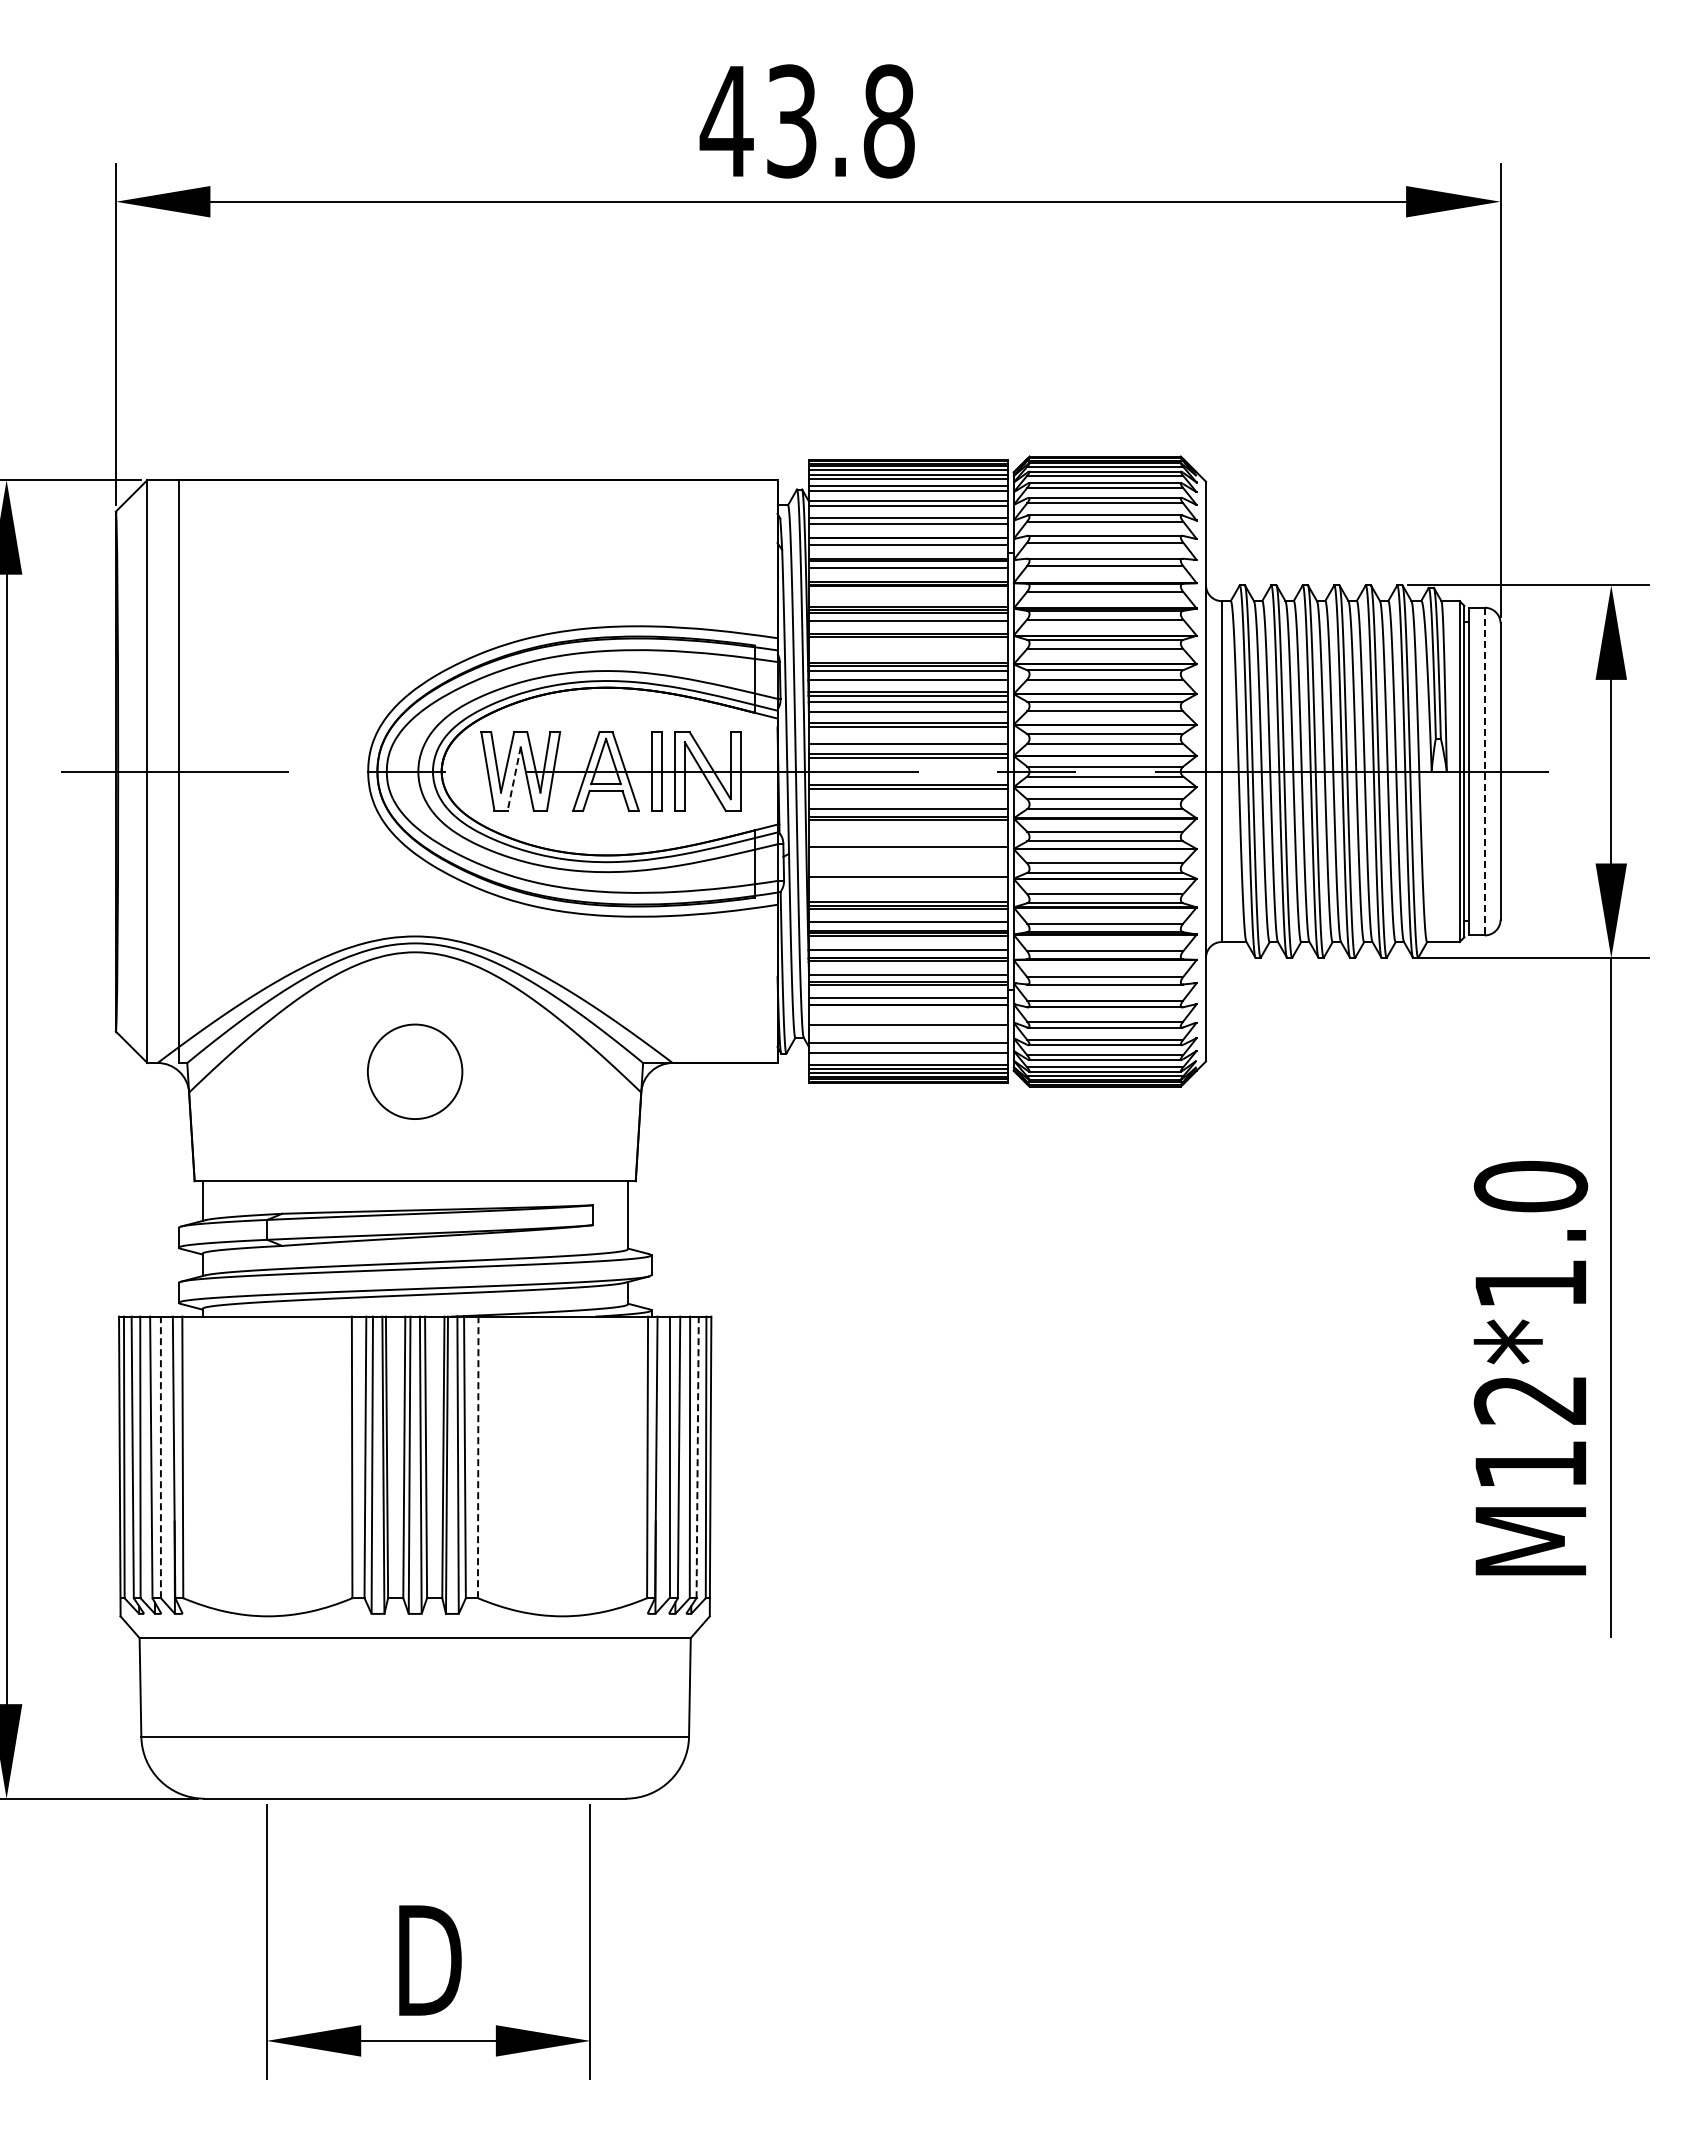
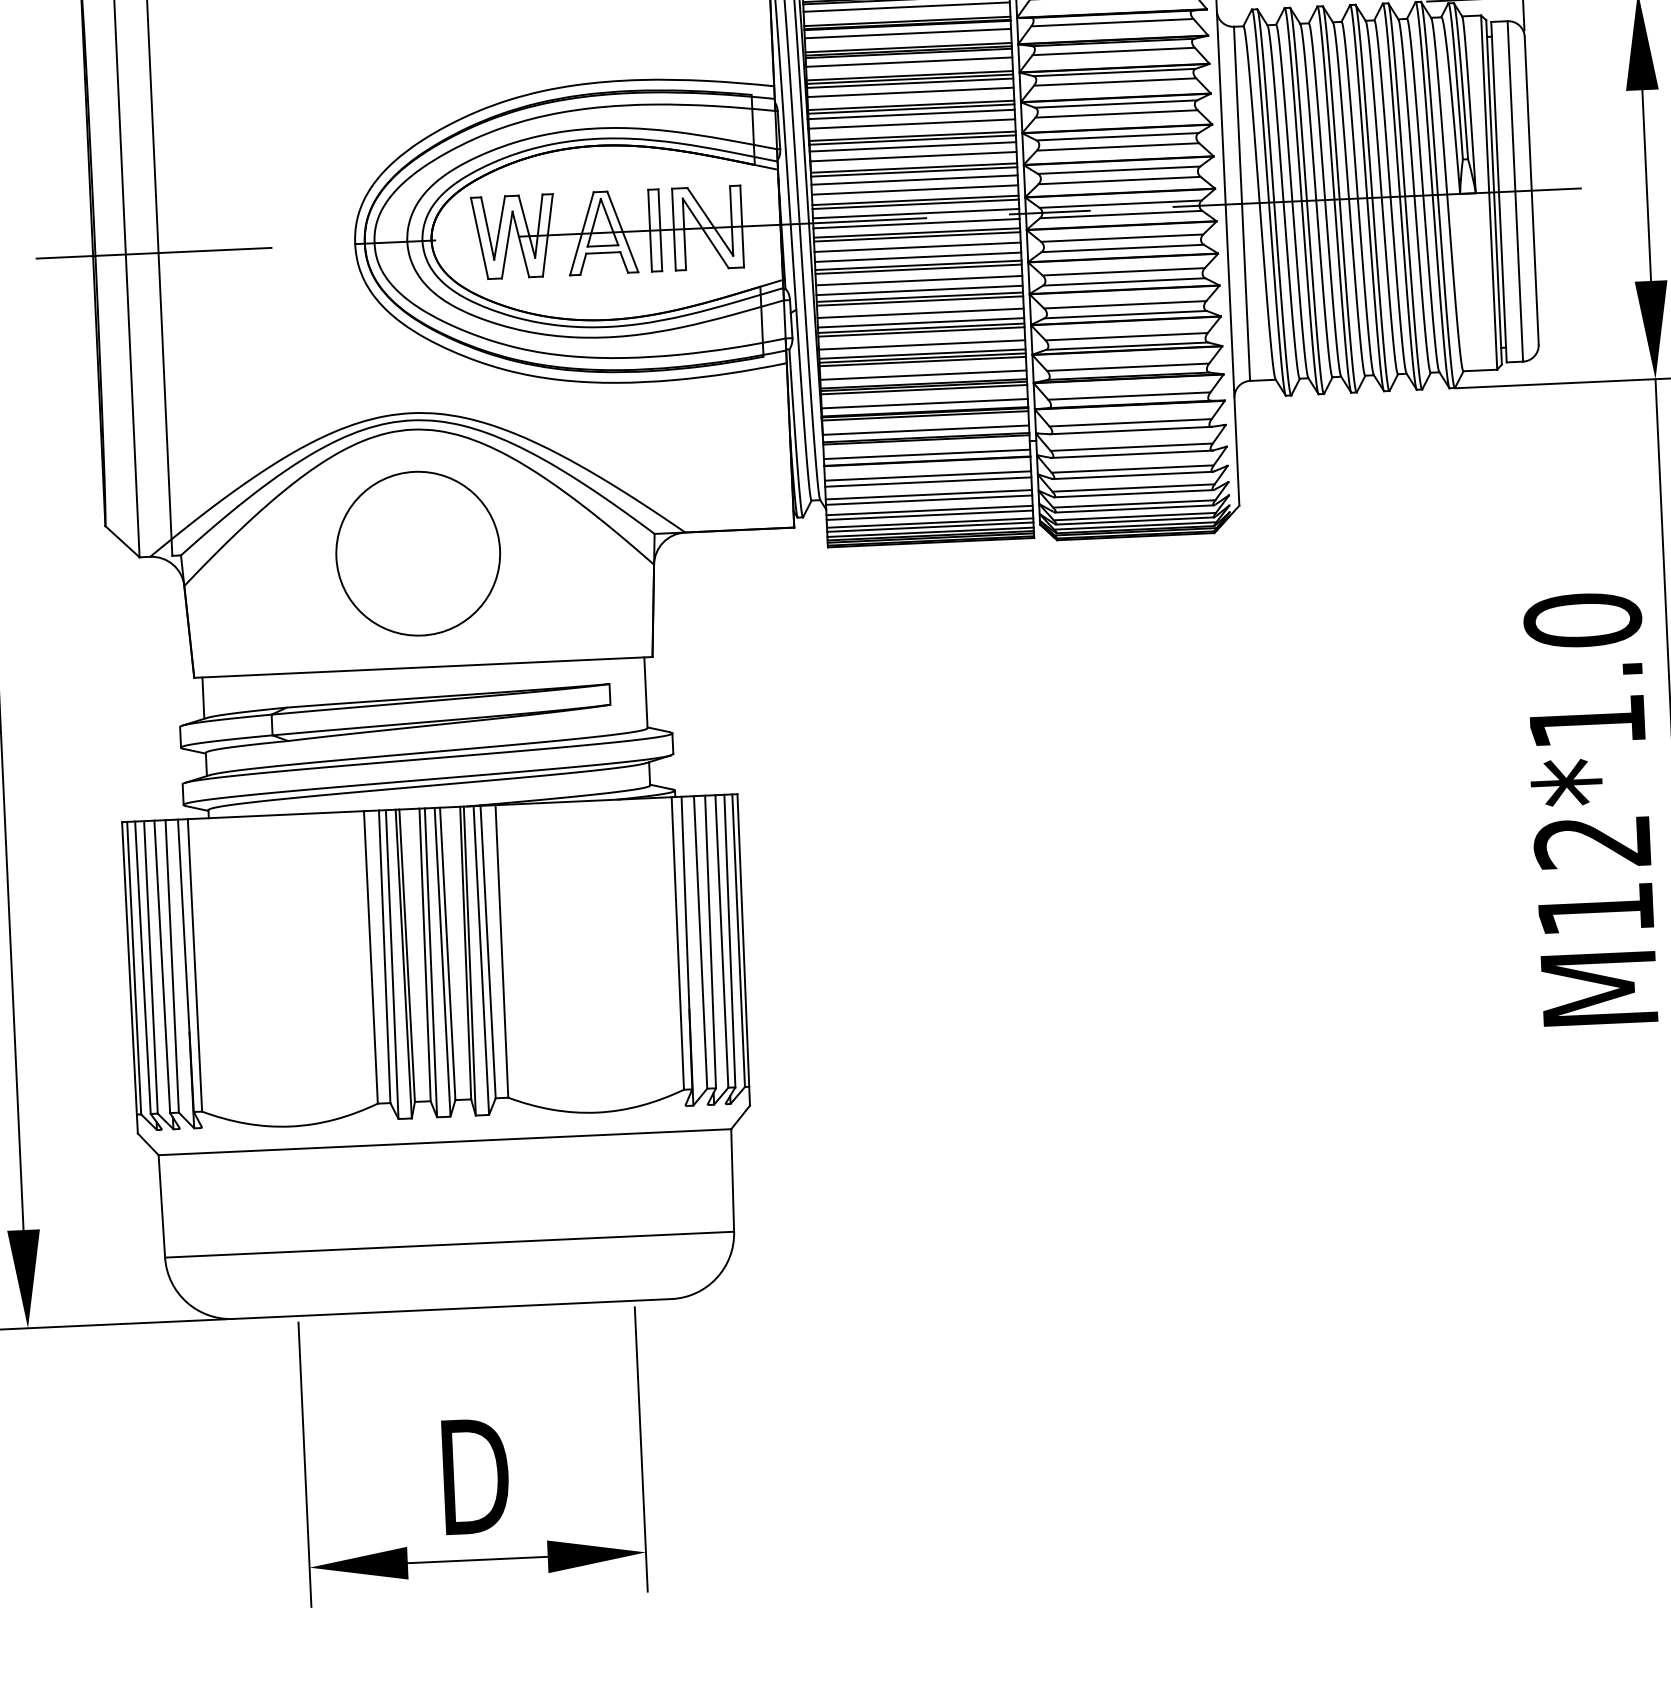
line: (908, 593) -> (908, 33), added
line: (908, 641) -> (910, 83), added
line: (908, 650) -> (910, 92), added
line: (908, 734) -> (914, 180), added
line: (908, 766) -> (916, 213), added
line: (1484, 771) -> (1514, 191), dashed -> solid
line: (908, 776) -> (916, 223), added
line: (514, 779) -> (507, 245), dashed -> solid
line: (908, 799) -> (917, 247), added
line: (908, 831) -> (919, 280), added
line: (908, 840) -> (919, 290), added
line: (908, 850) -> (920, 300), added
line: (908, 862) -> (920, 313), added
line: (908, 871) -> (921, 322), added
line: (908, 880) -> (921, 331), added
line: (908, 893) -> (922, 345), added
line: (908, 1019) -> (928, 476), added
line: (908, 1037) -> (929, 494), added
line: (908, 1057) -> (930, 515), added
circle: (414, 1071) -> (417, 553), size x1.67
line: (160, 1457) -> (171, 966), dashed -> solid
line: (478, 1457) -> (502, 951), dashed -> solid
line: (697, 1457) -> (729, 941), dashed -> solid

